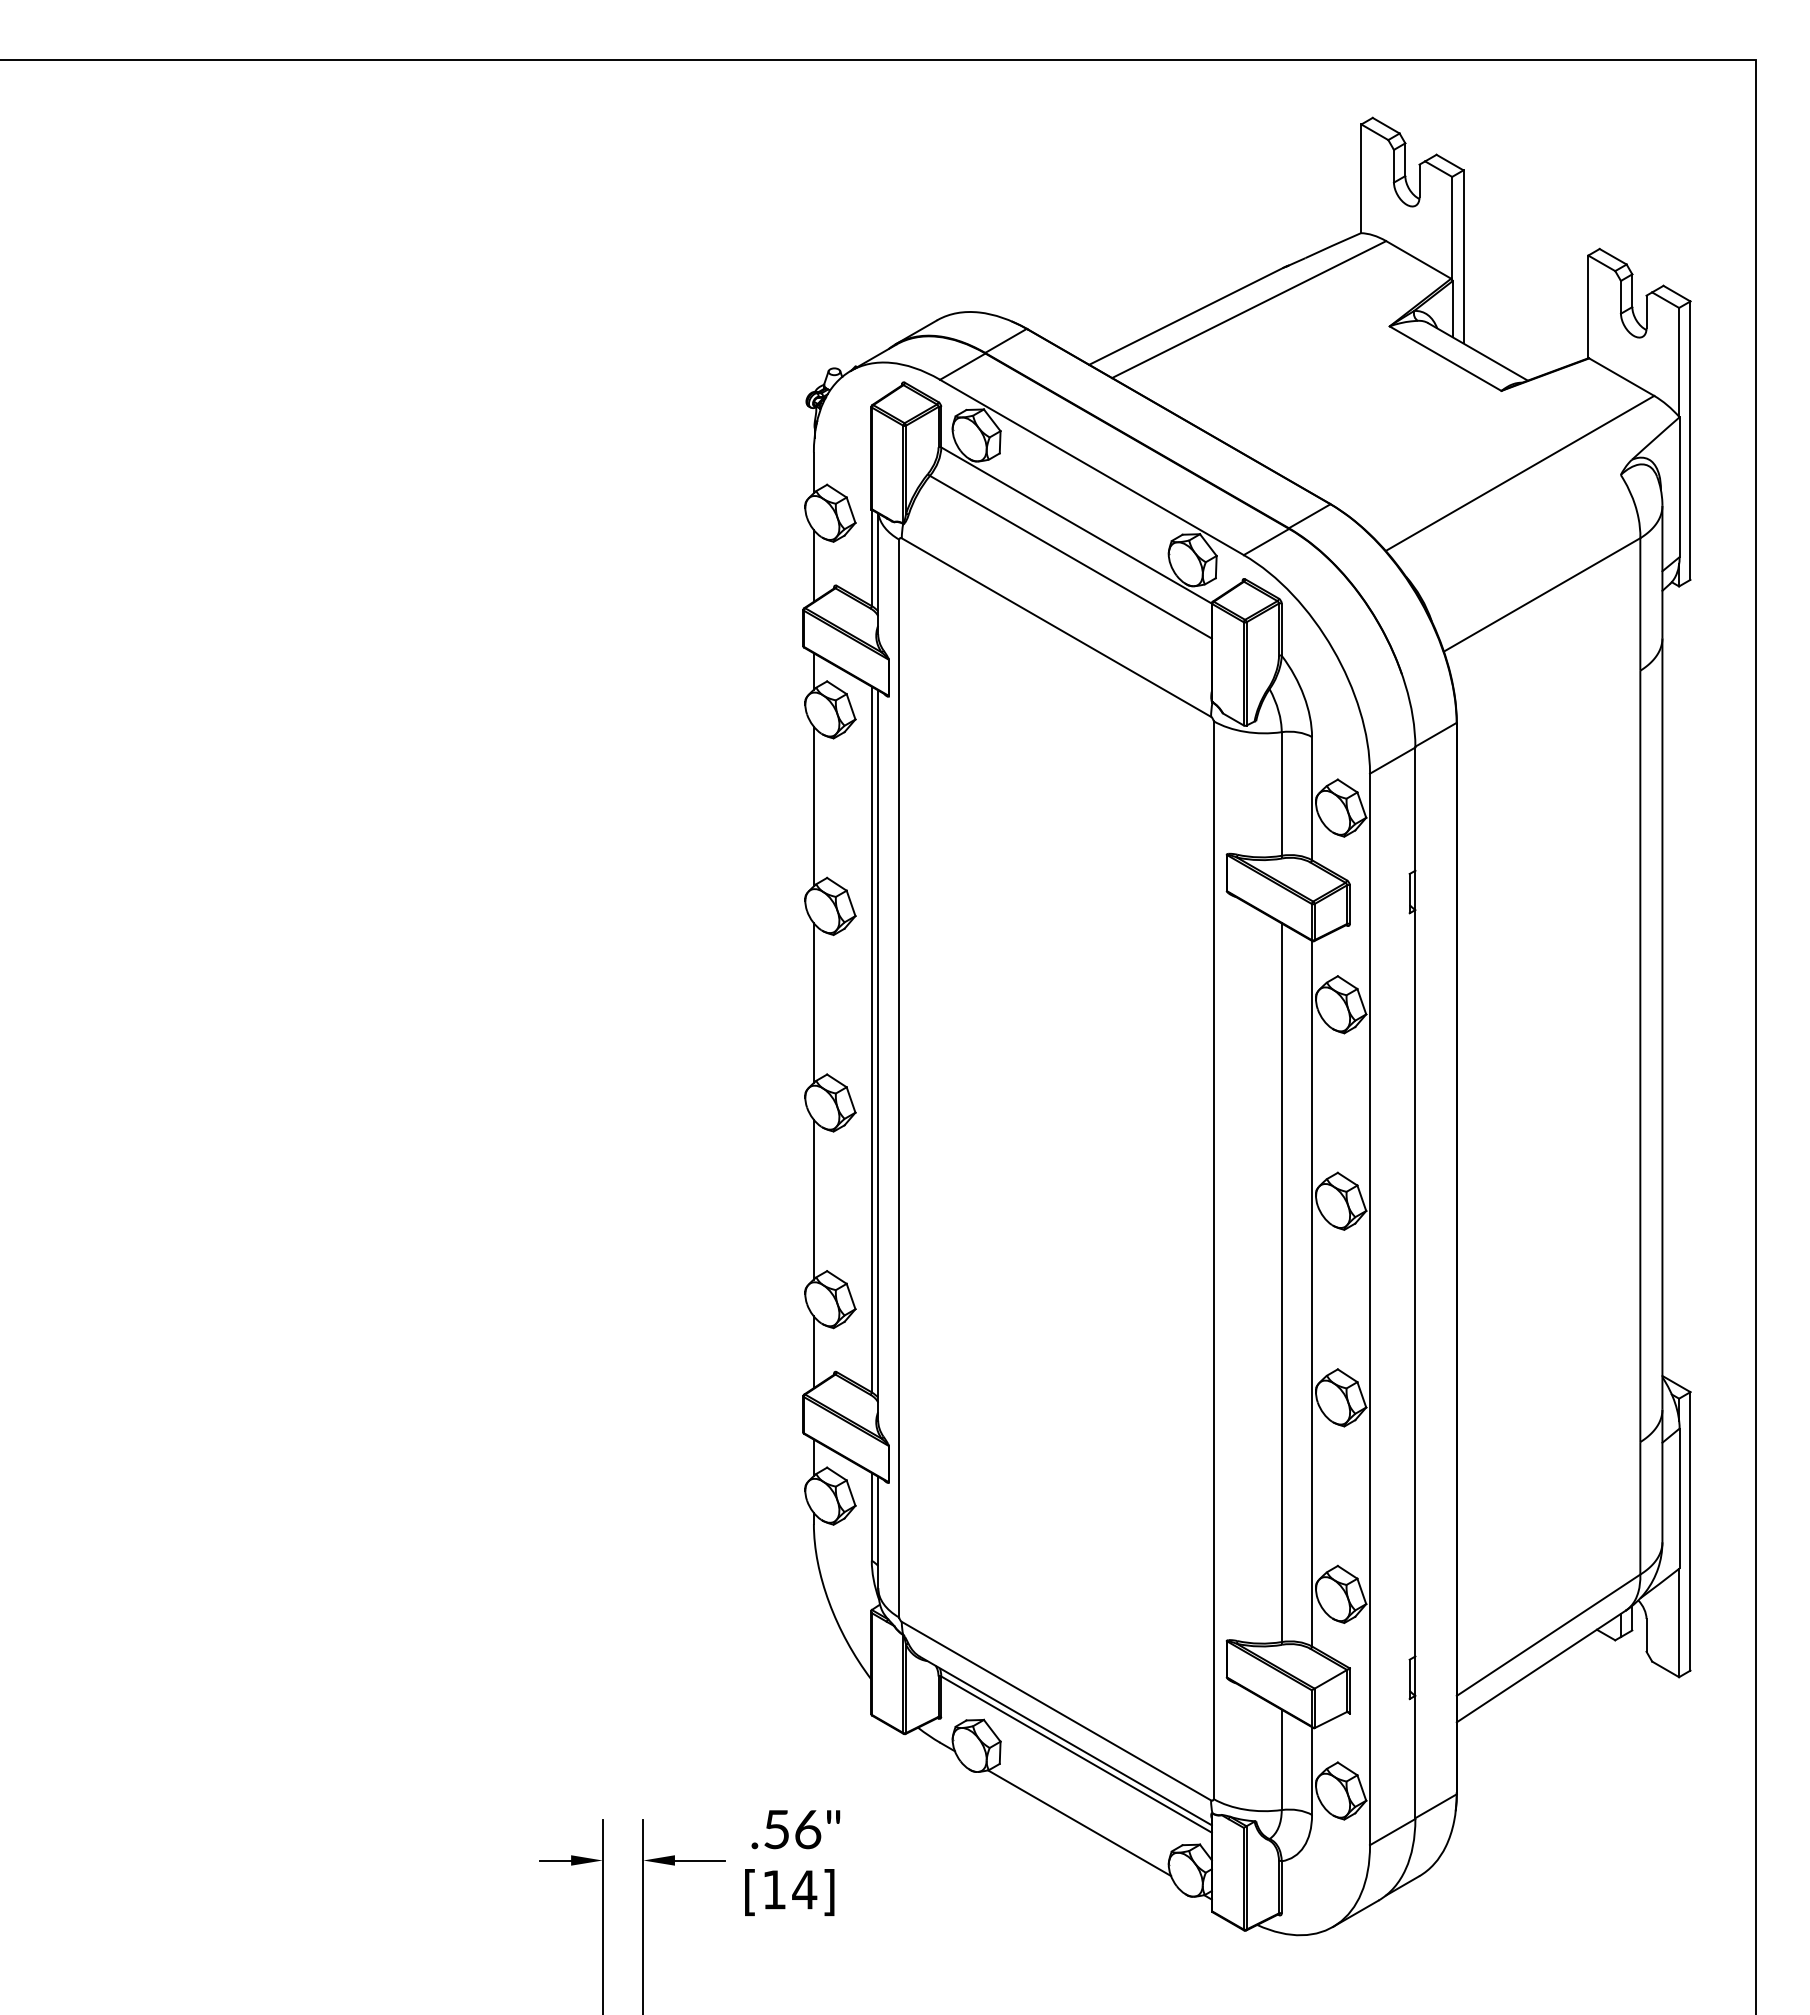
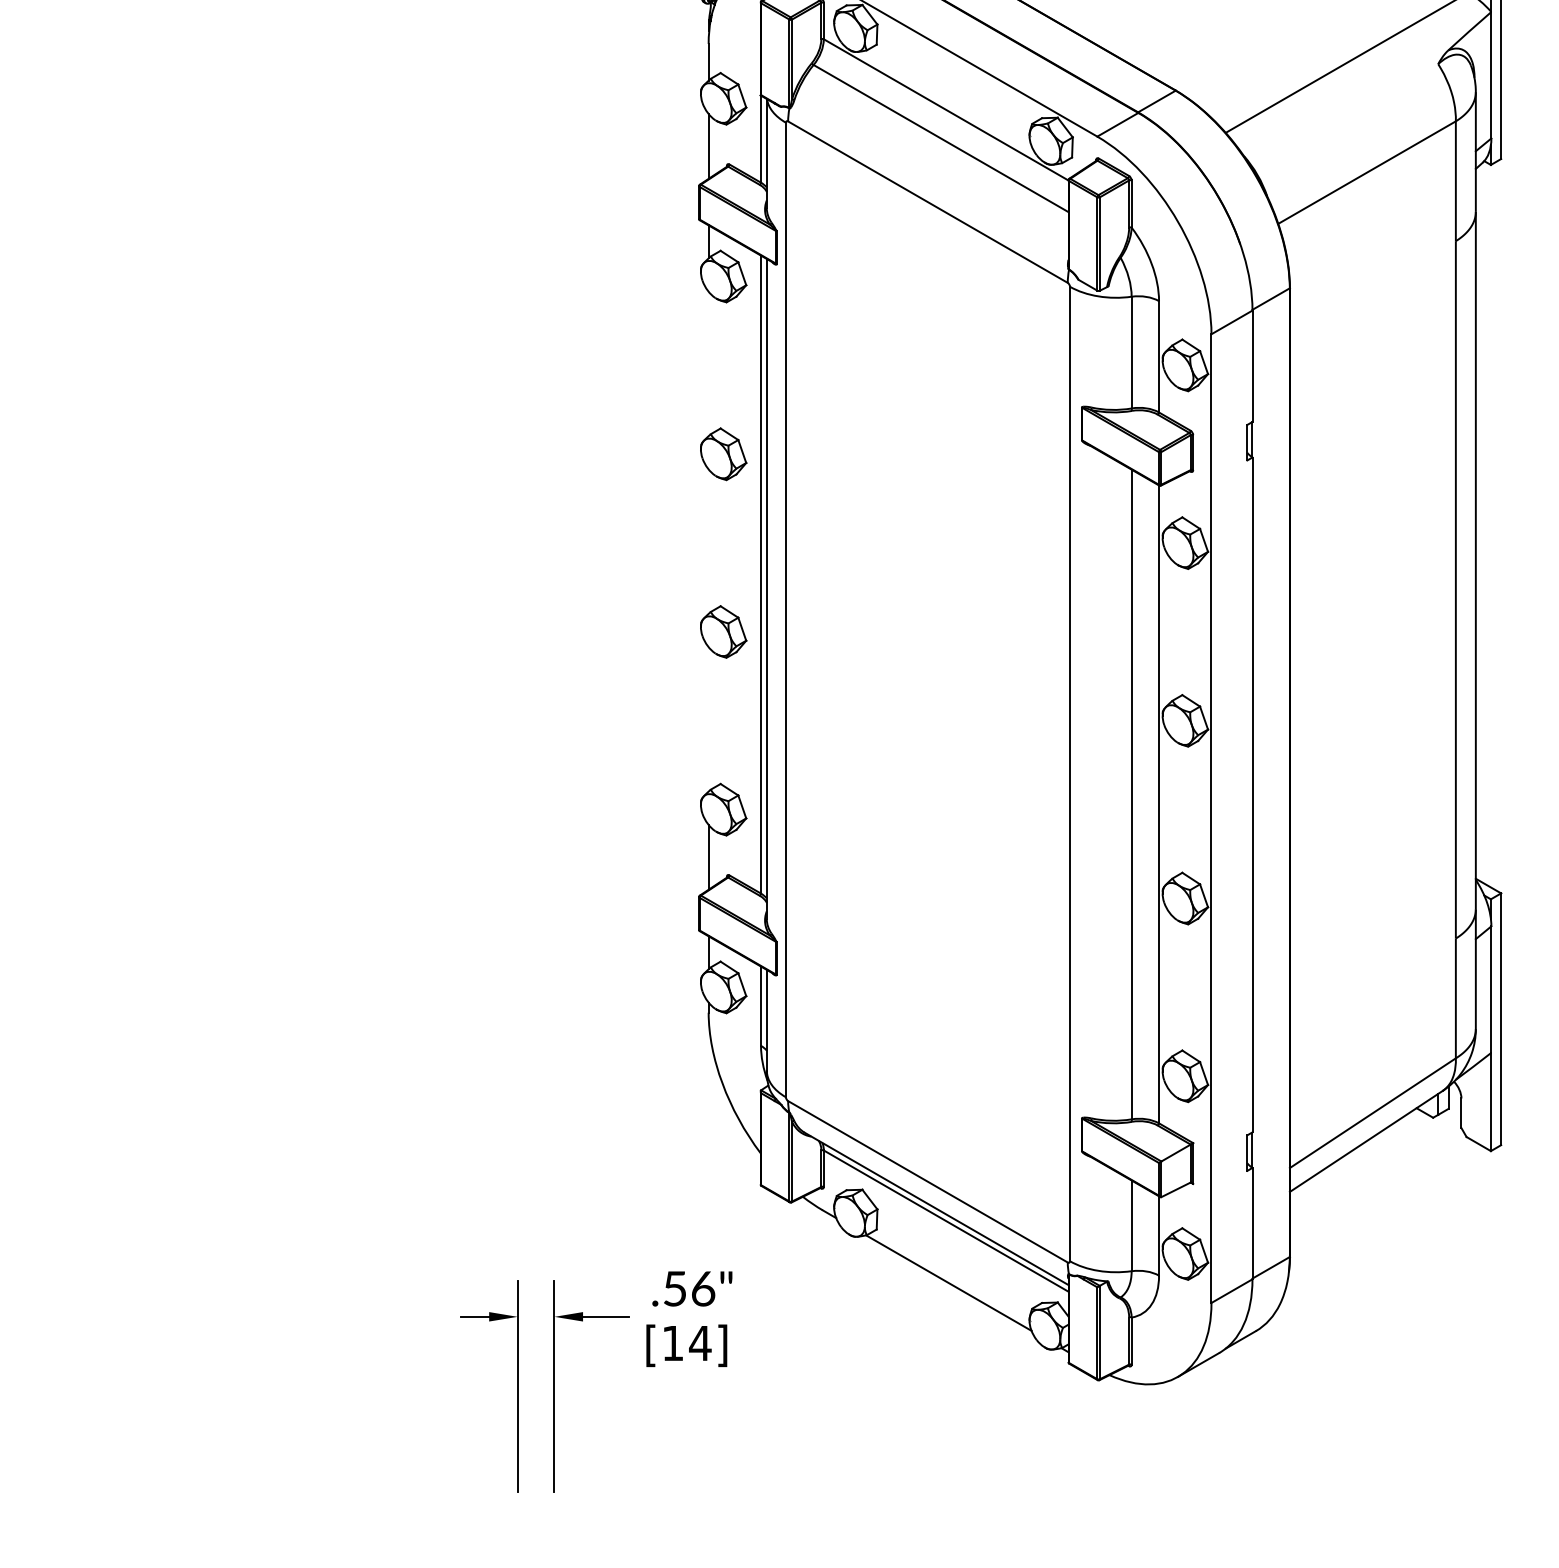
line: (813, 806) -> (708, 363), removed
line: (813, 1003) -> (708, 542), removed
line: (813, 1199) -> (708, 719), removed

